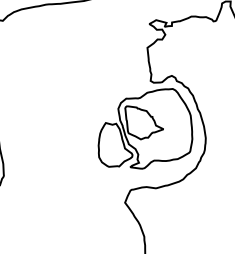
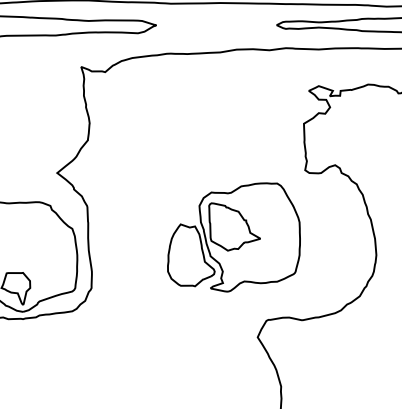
part: (144, 129) -> (233, 237), moved

